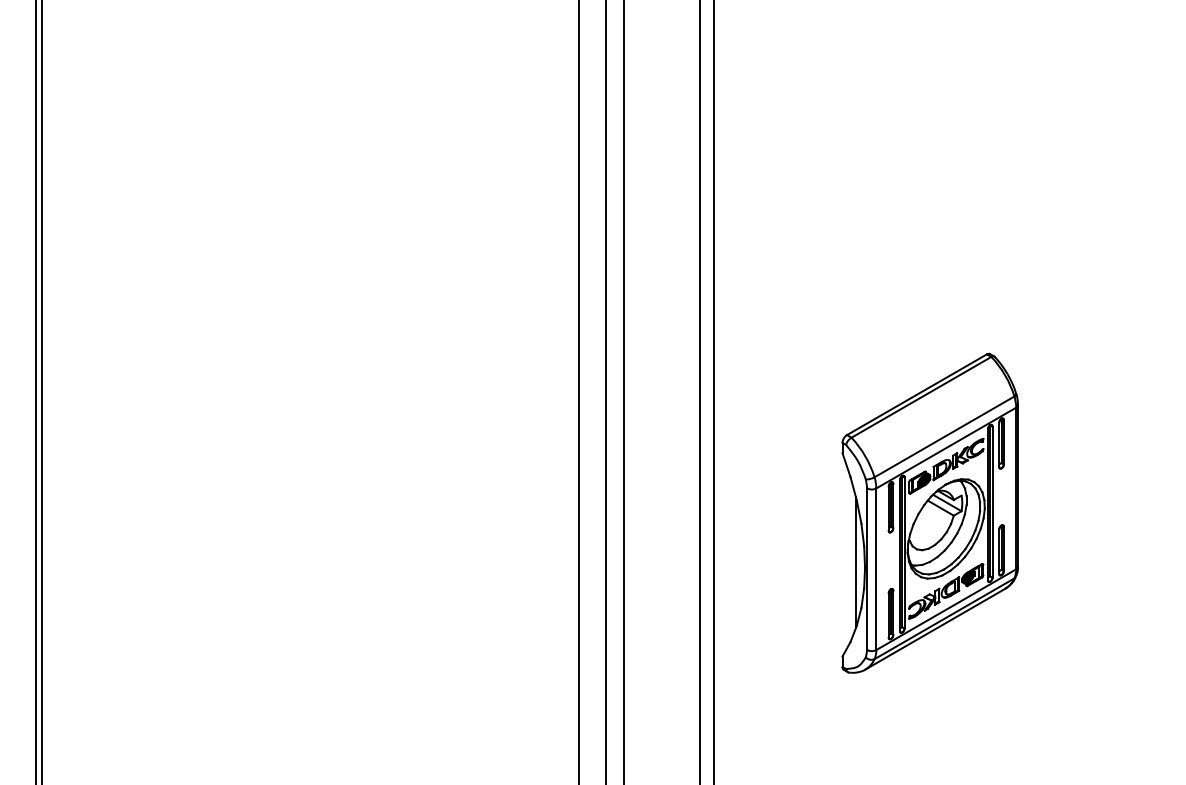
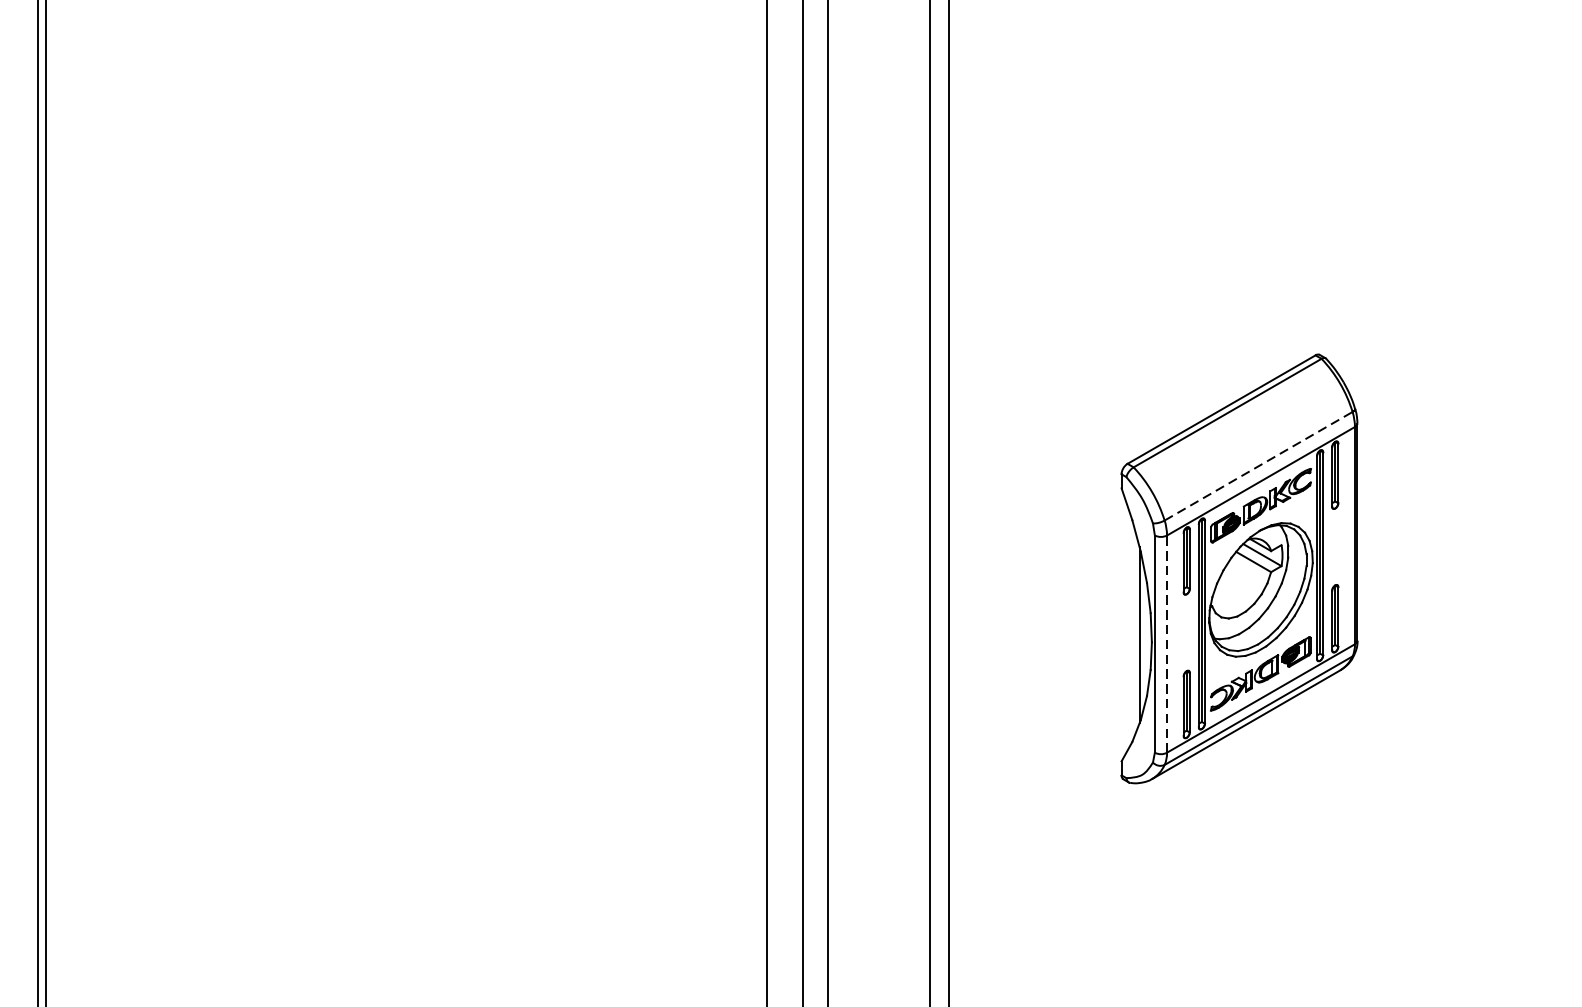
line: (944, 436) -> (1258, 465), solid -> dashed
line: (876, 569) -> (1167, 644), solid -> dashed

